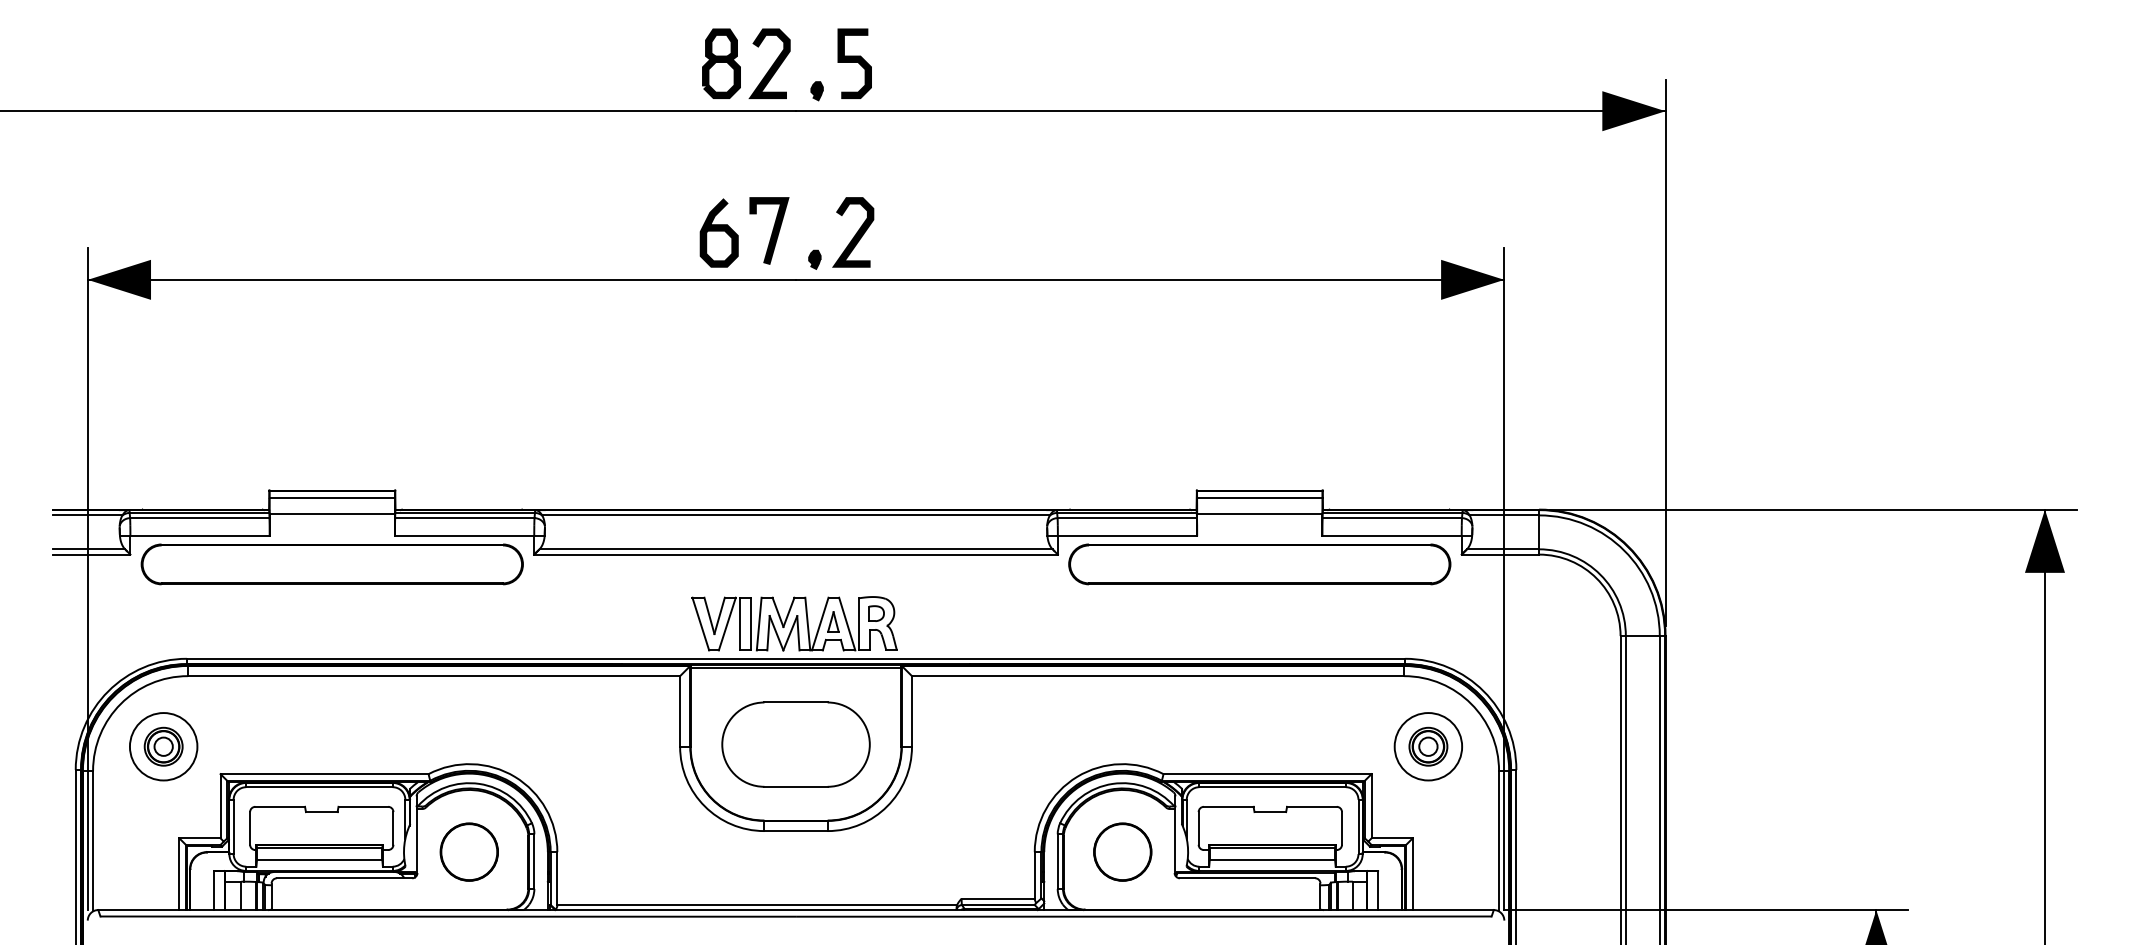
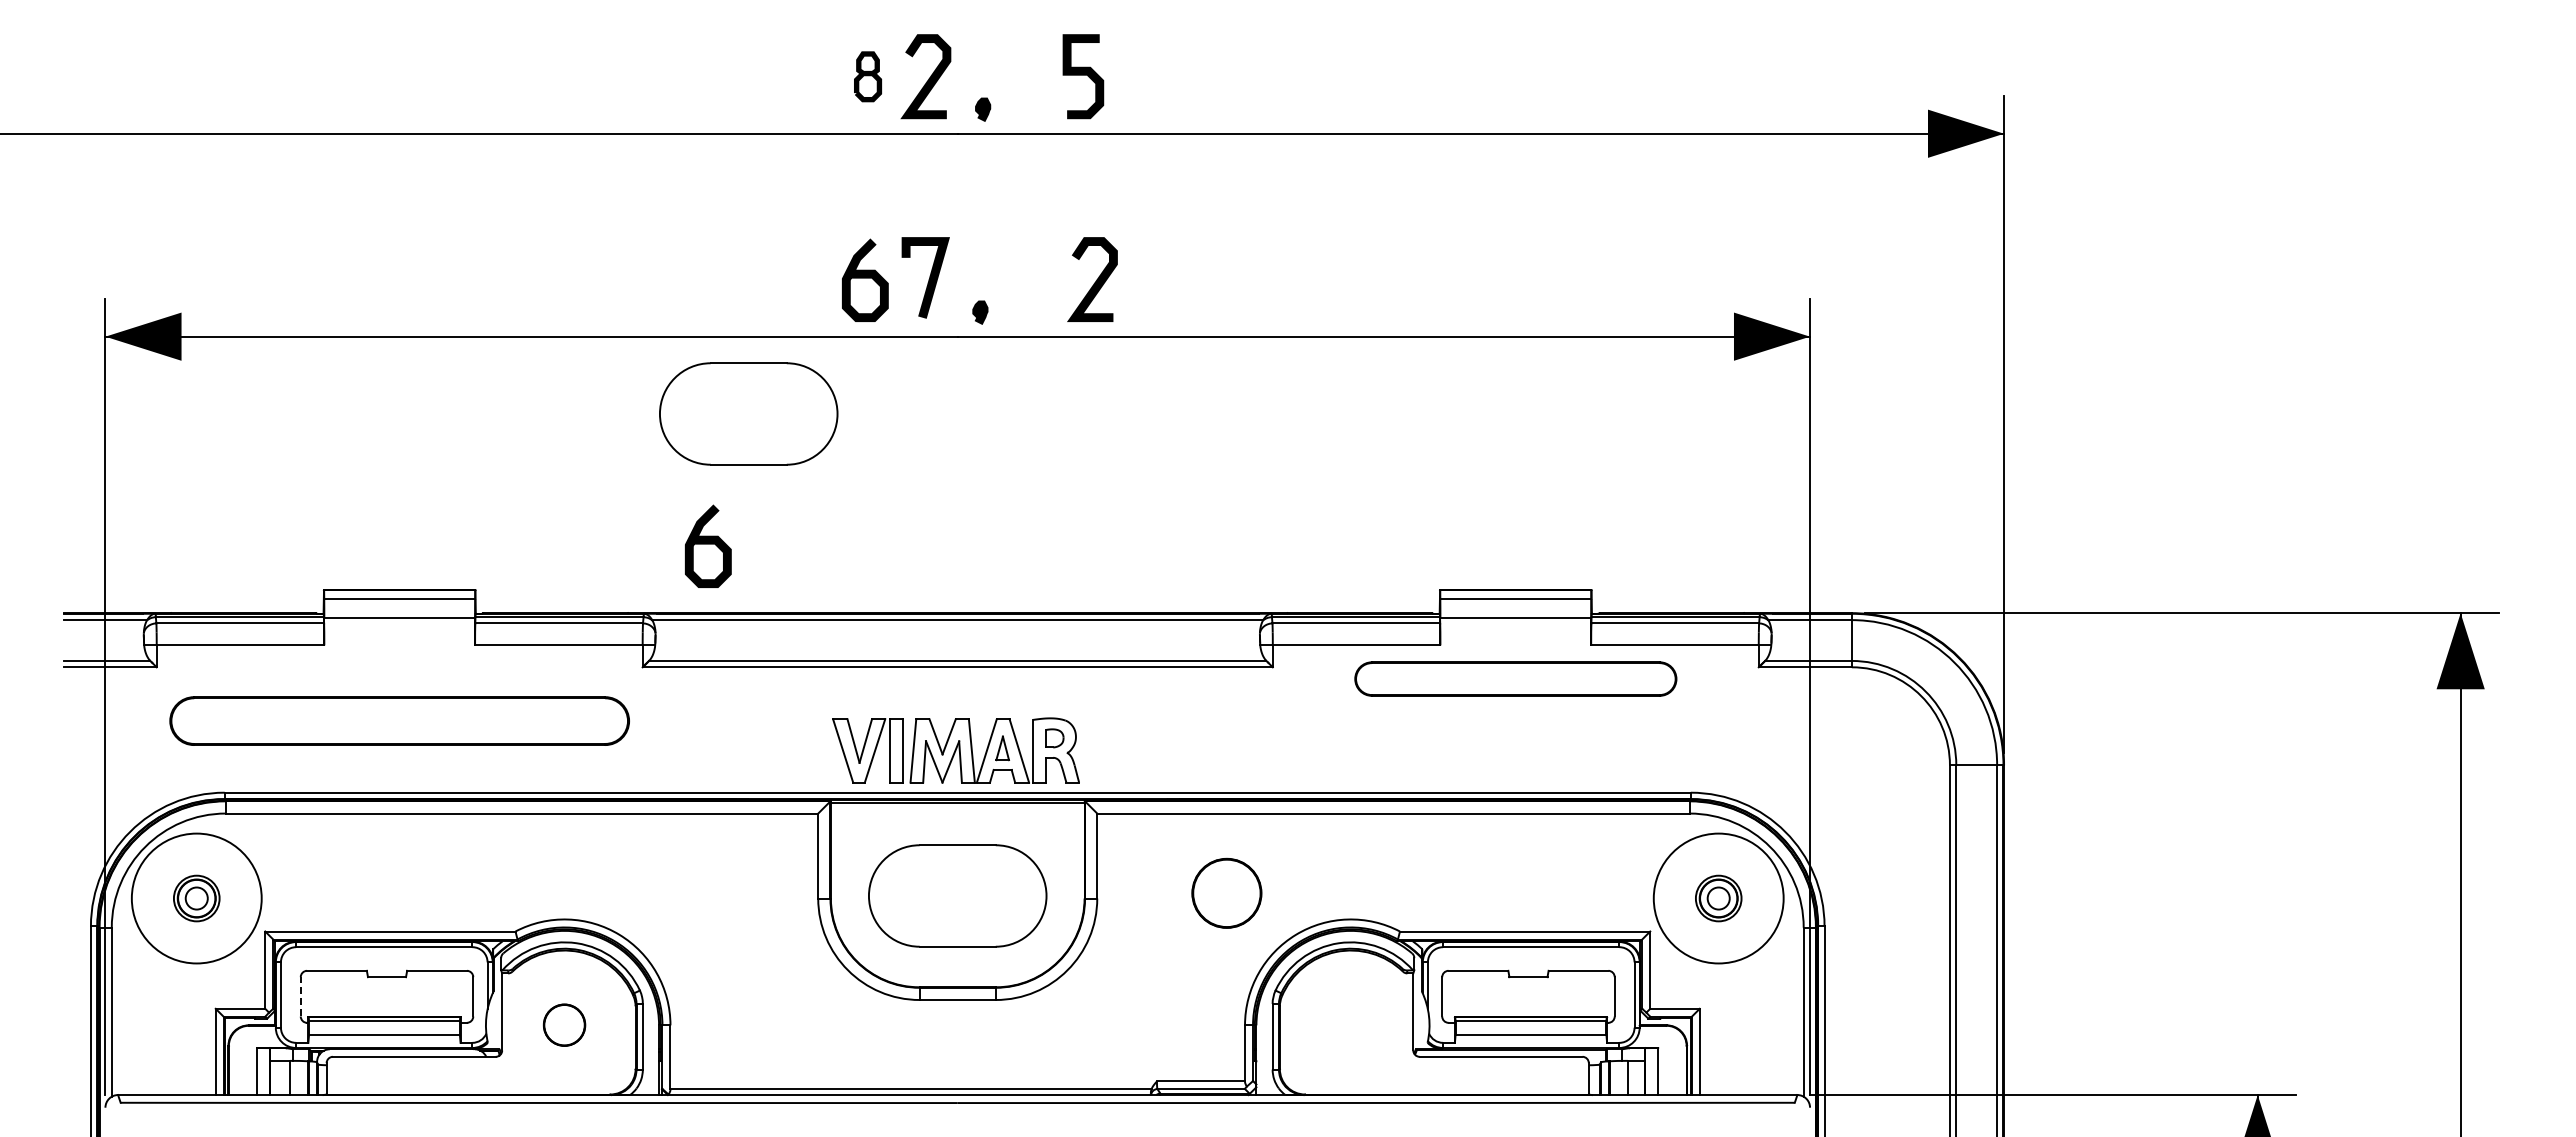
curve: (854, 62) -> (1083, 75), moved
part: (721, 63) -> (867, 76), size x0.6
curve: (855, 234) -> (1095, 281), moved
part: (622, 343) -> (748, 413), added
curve: (588, 452) -> (708, 544), added
part: (332, 563) -> (399, 720), moved
part: (1259, 563) -> (1515, 678), size x0.7
circle: (163, 746) -> (196, 898), size x1.6
circle: (1428, 746) -> (1718, 898), size x1.6
line: (249, 828) -> (300, 996), solid -> dashed
circle: (469, 851) -> (564, 1024), size x0.6
circle: (1122, 851) -> (1226, 892), moved

